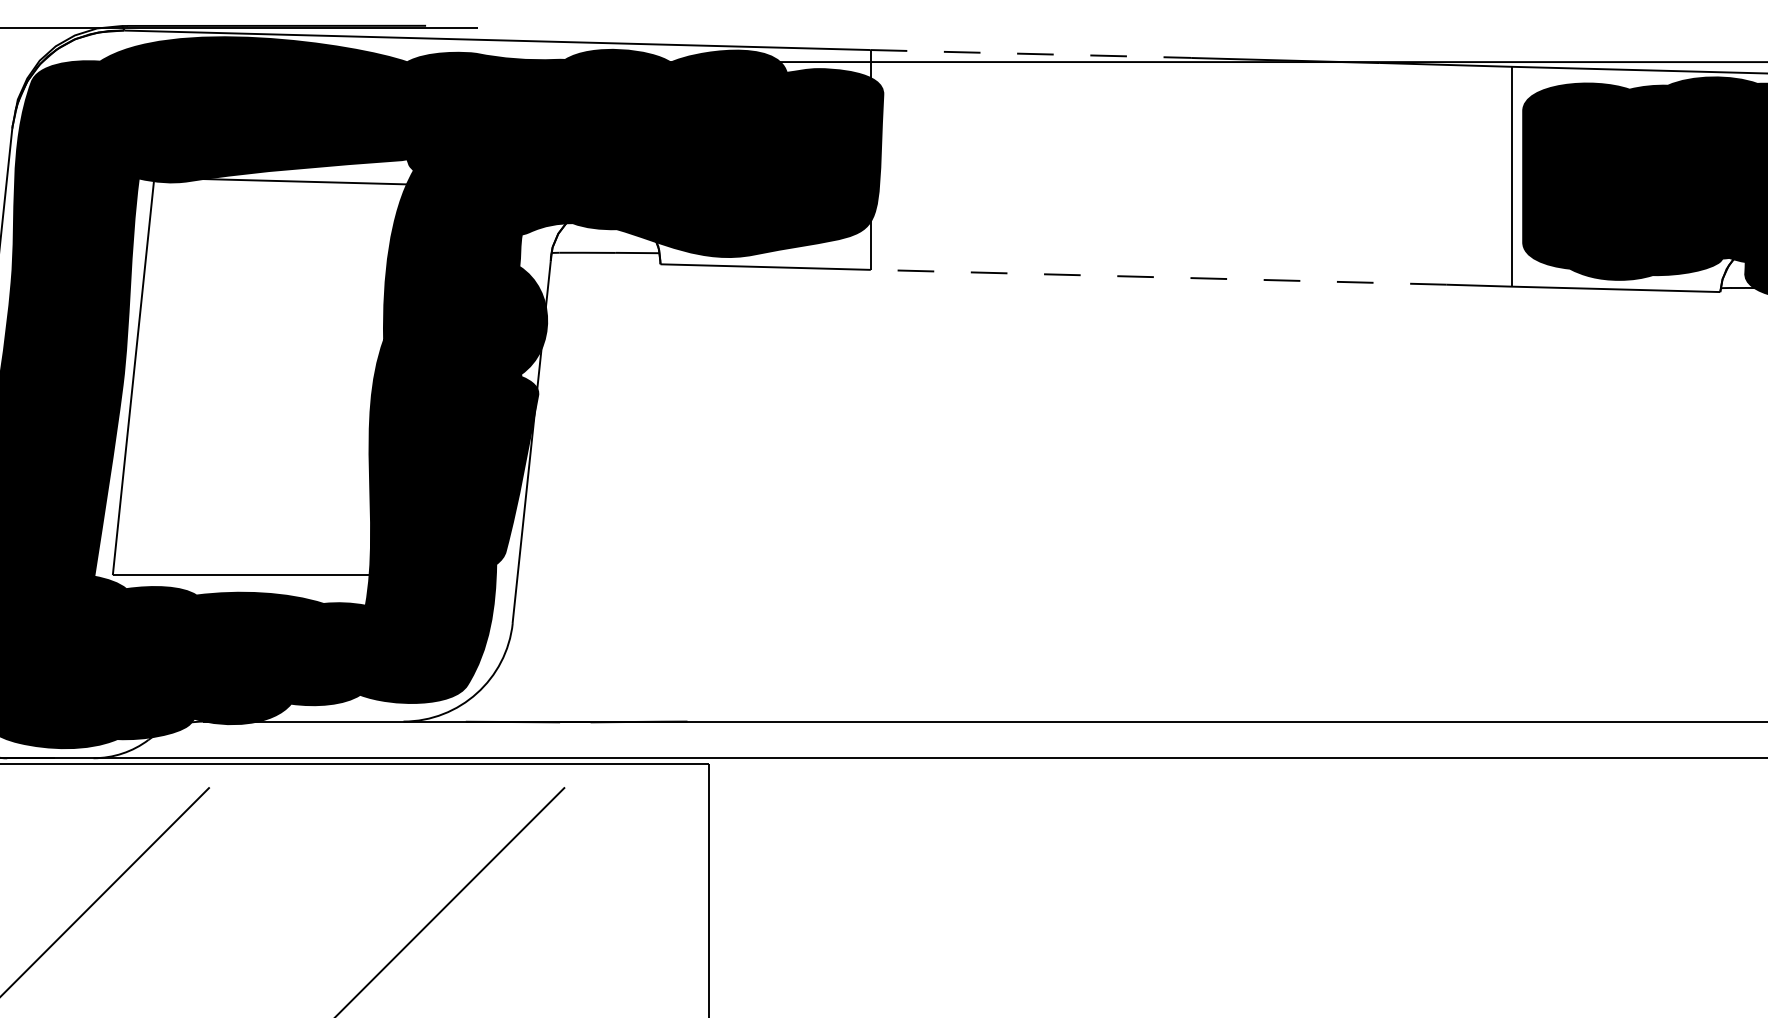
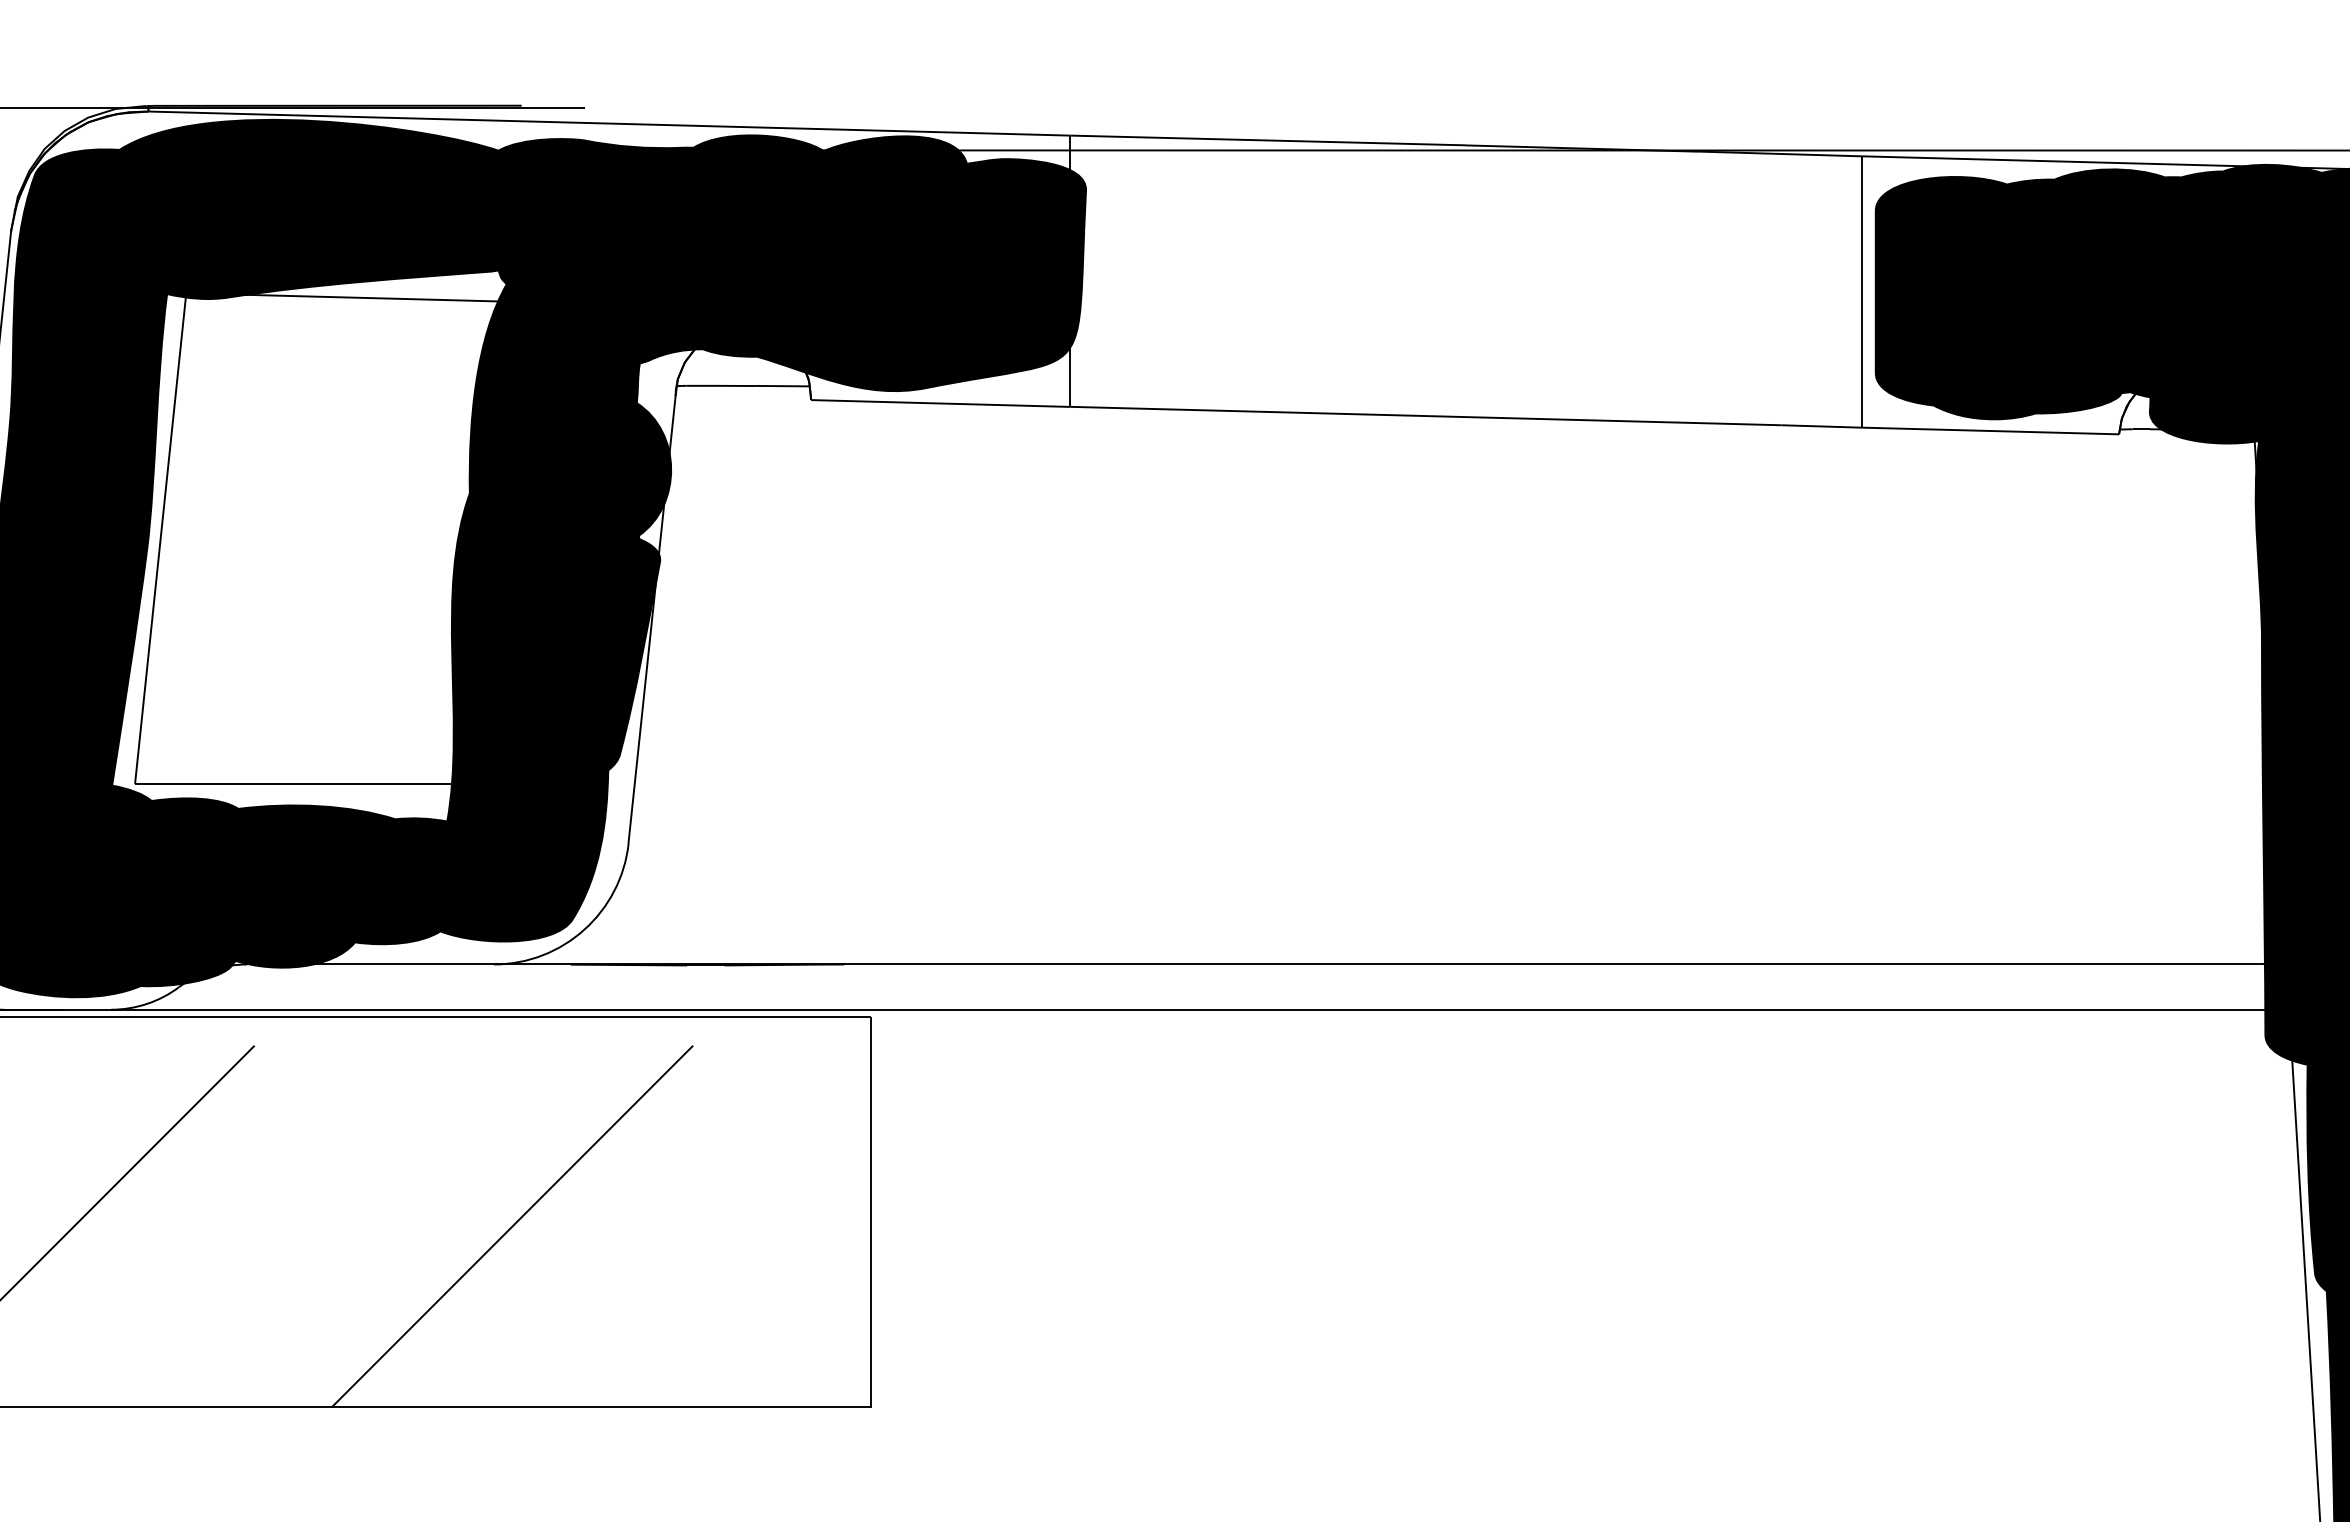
line: (1031, 53) -> (1268, 140), dashed -> solid
line: (1159, 277) -> (1426, 416), dashed -> solid

